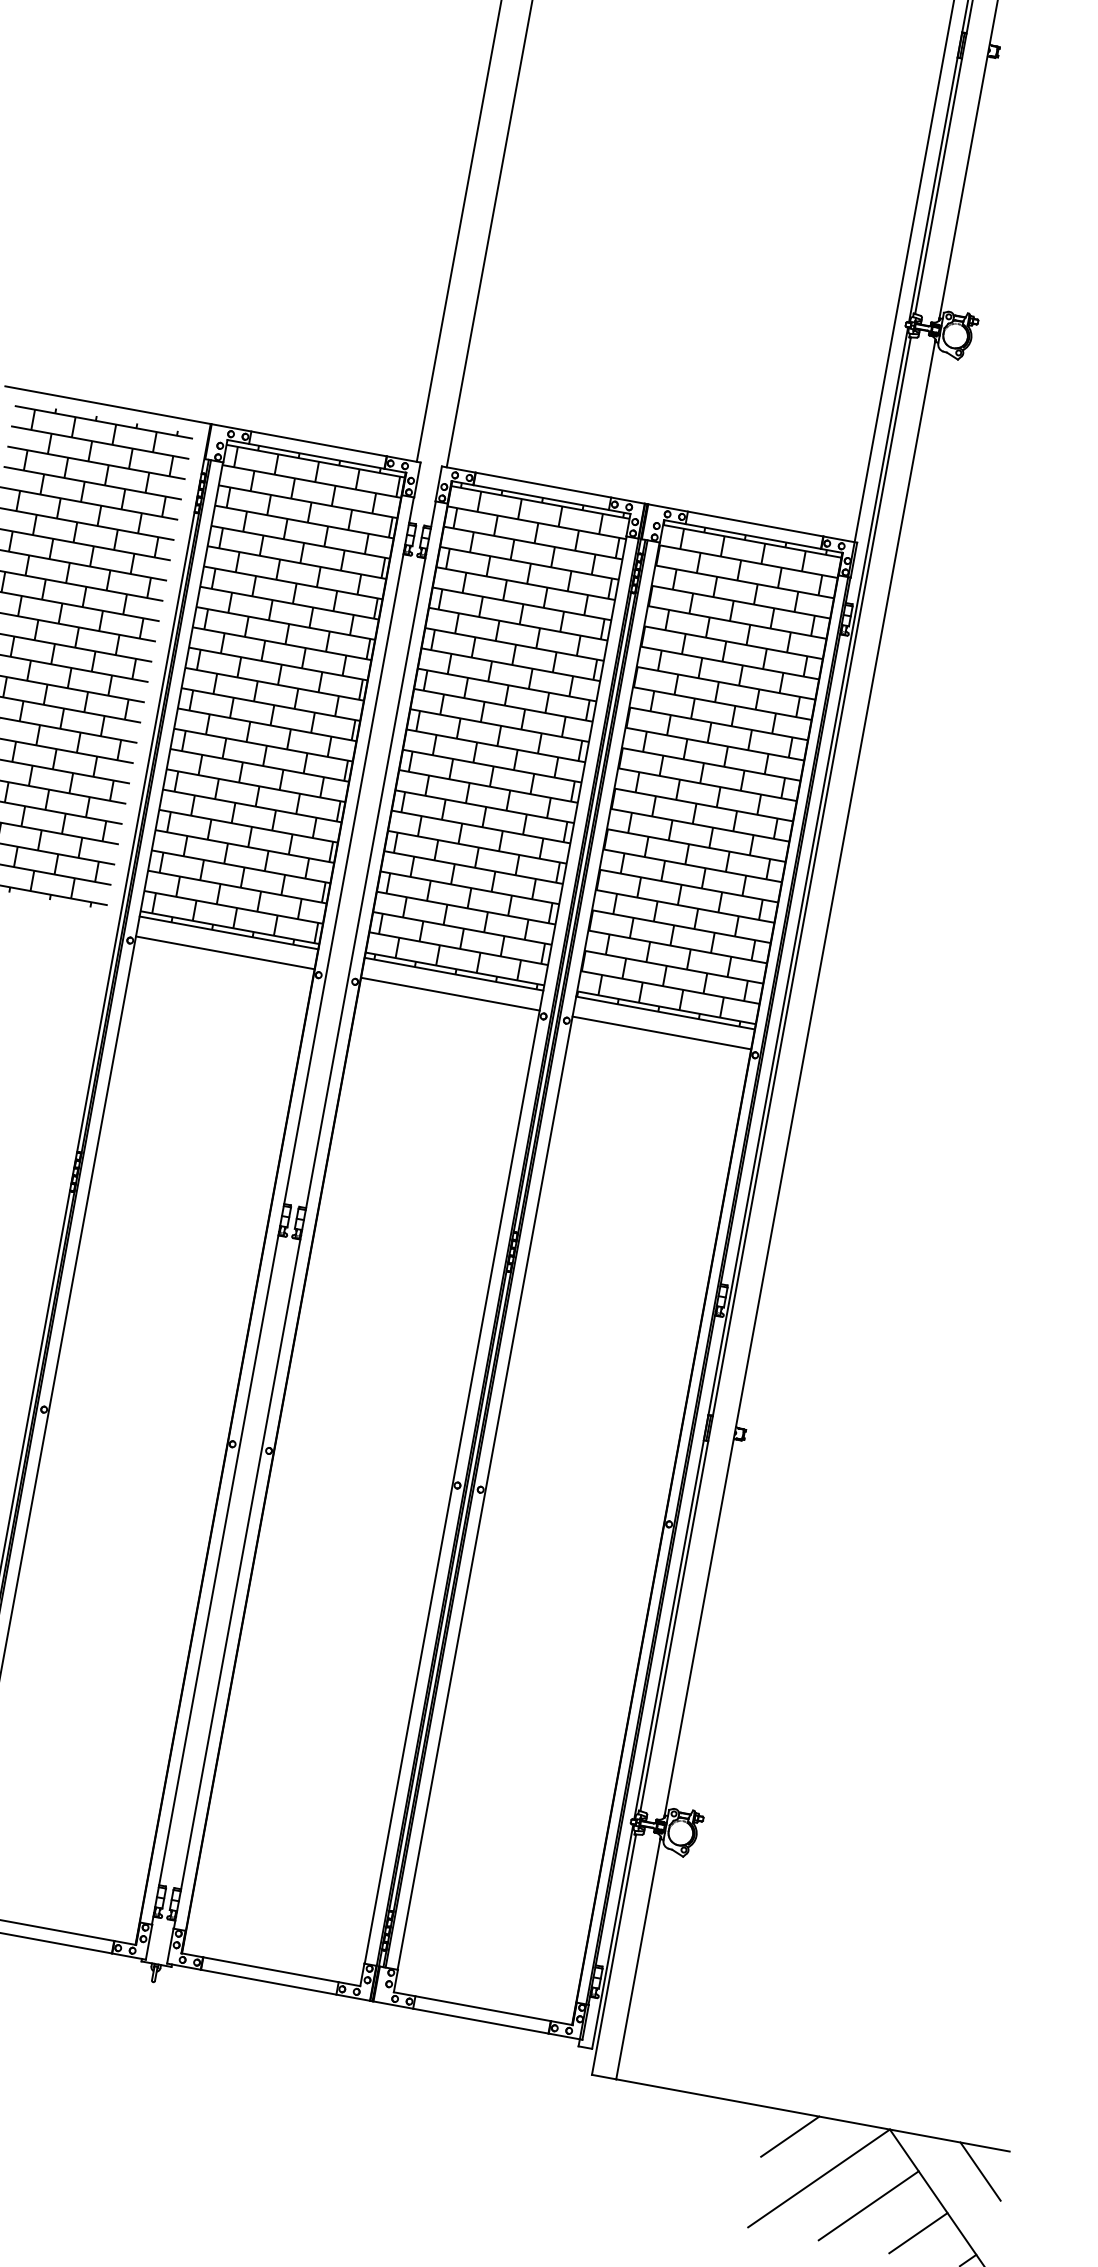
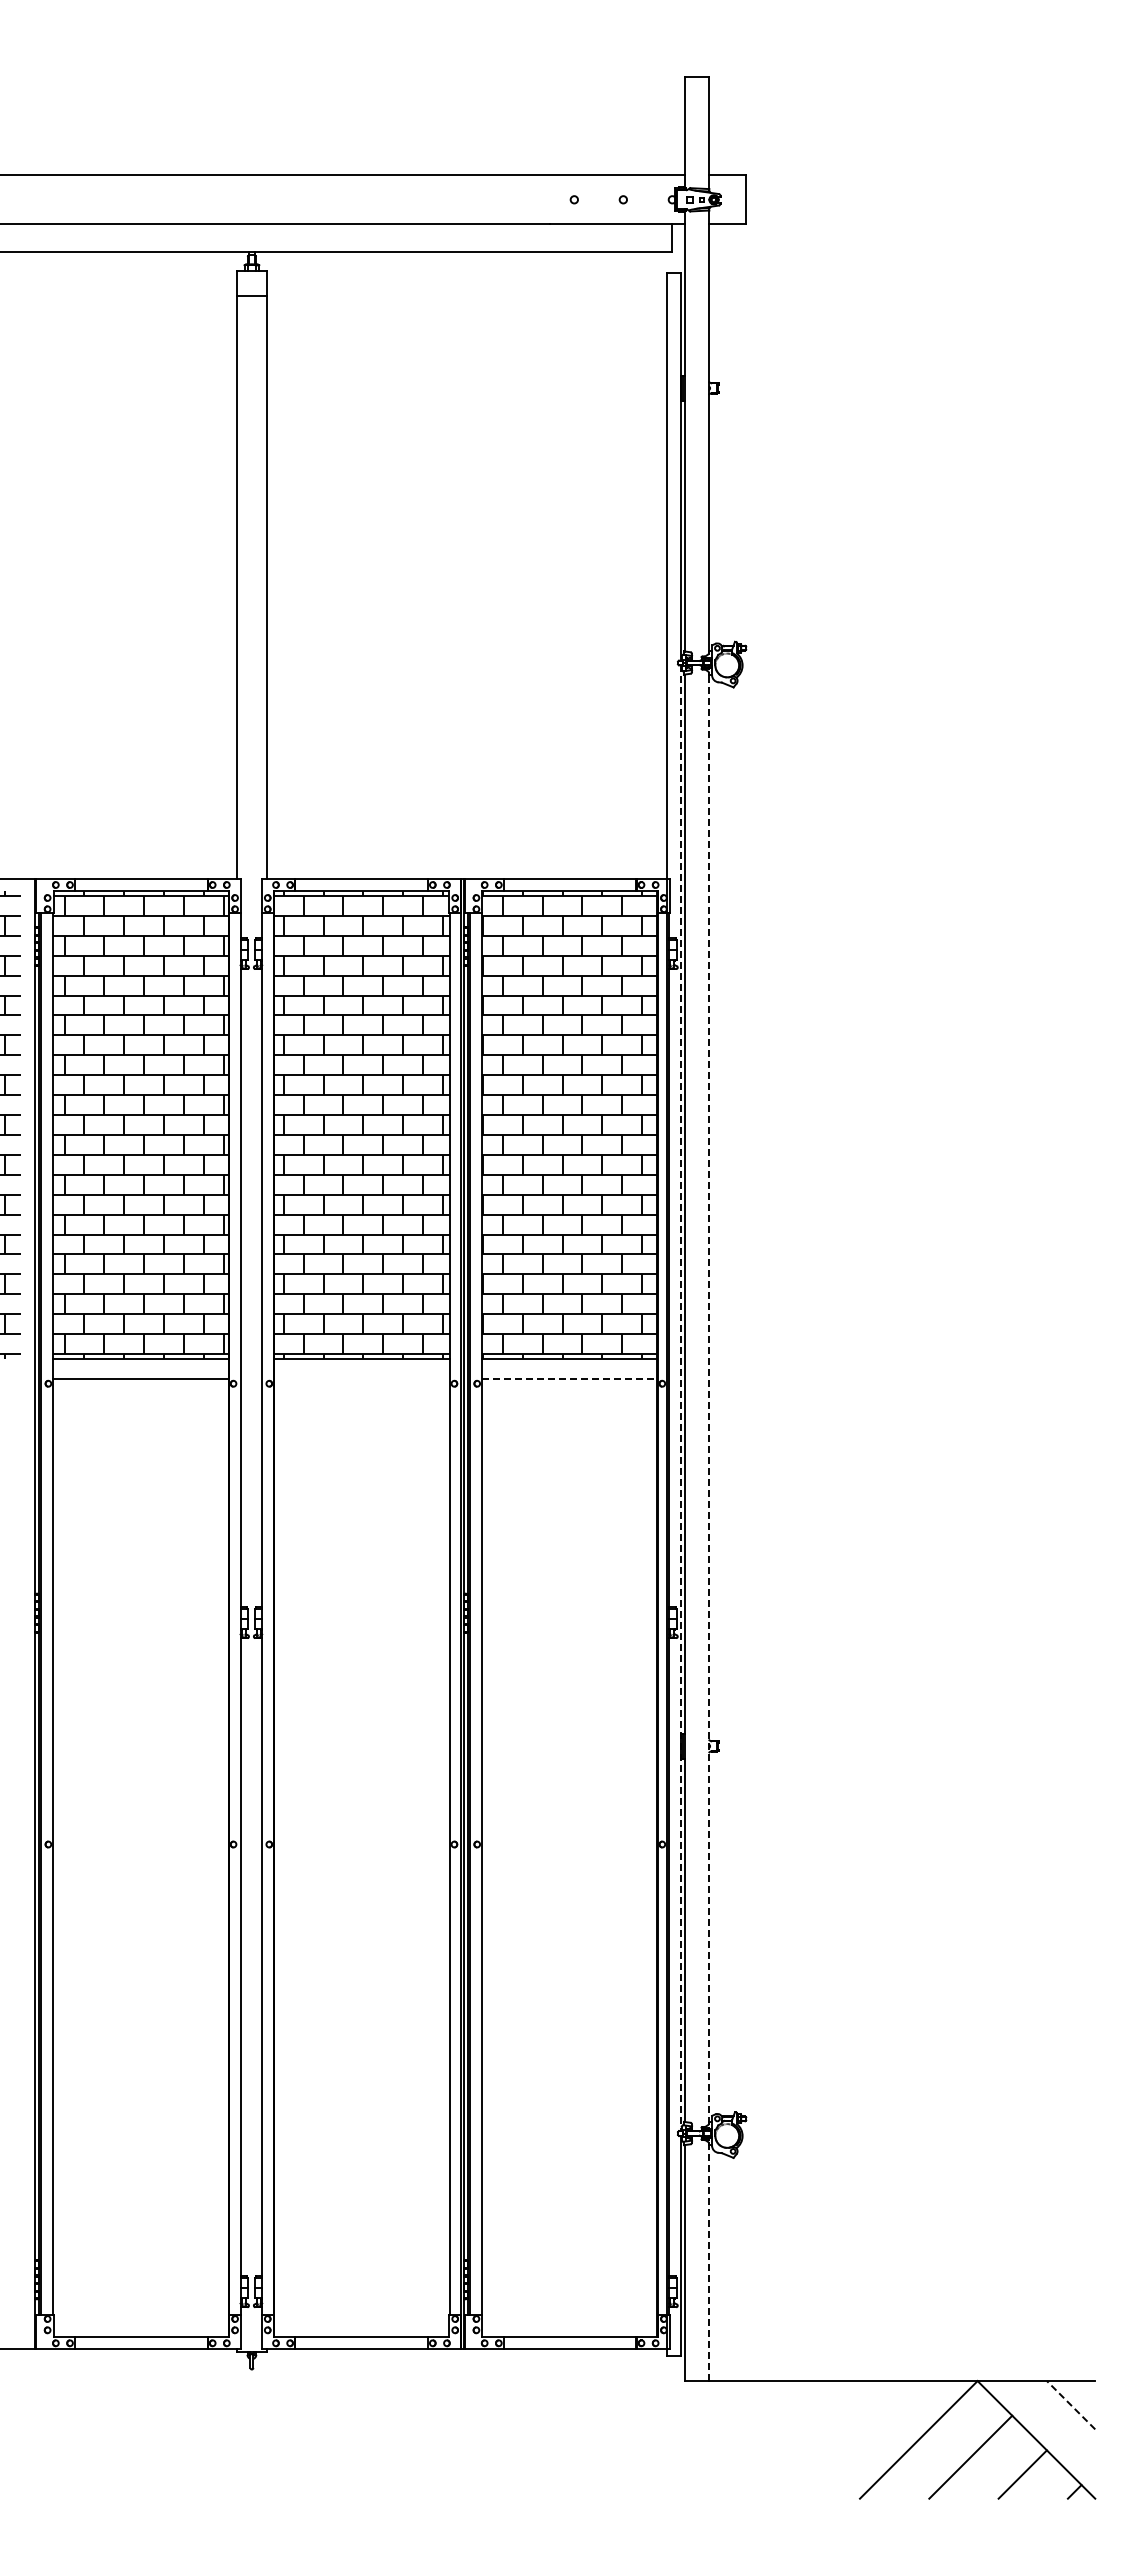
line: (449, 993) -> (361, 1378), removed
line: (661, 1032) -> (569, 1378), solid -> dashed
line: (771, 1073) -> (680, 1398), solid -> dashed
line: (799, 1077) -> (708, 1397), solid -> dashed
line: (638, 1957) -> (708, 2261), solid -> dashed
line: (789, 2136) -> (883, 2405), removed
line: (980, 2170) -> (1070, 2404), solid -> dashed

